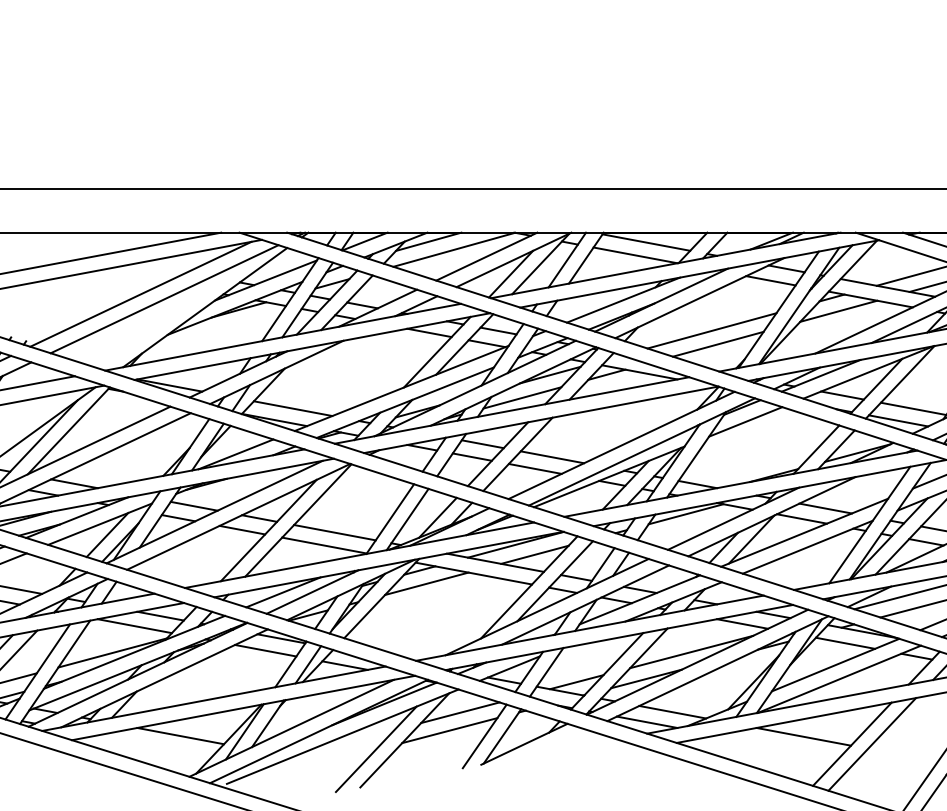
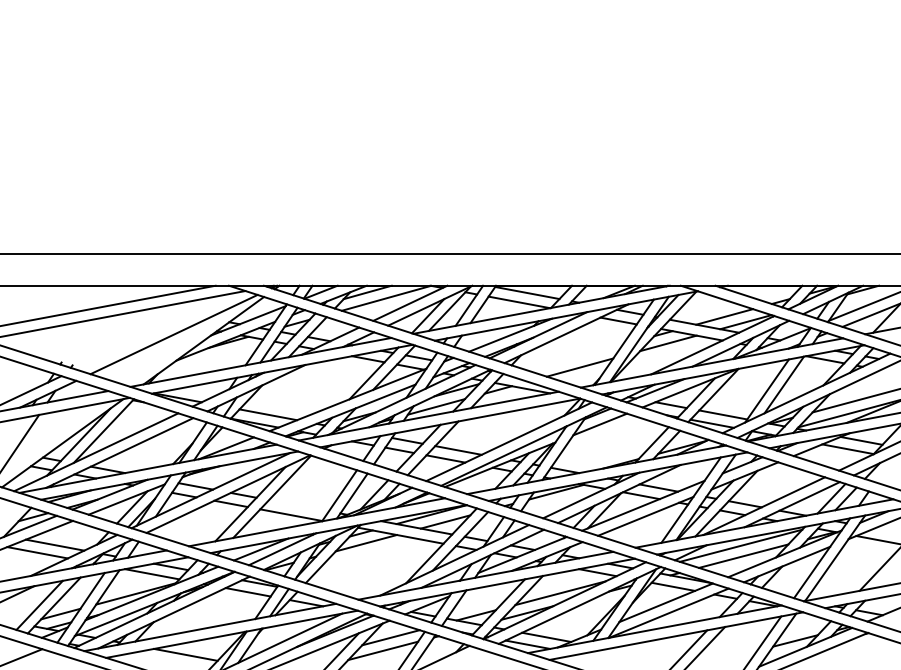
line: (140, 293) -> (156, 330), removed
line: (712, 330) -> (575, 357), removed
line: (334, 532) -> (298, 505), removed
line: (803, 735) -> (642, 654), removed

